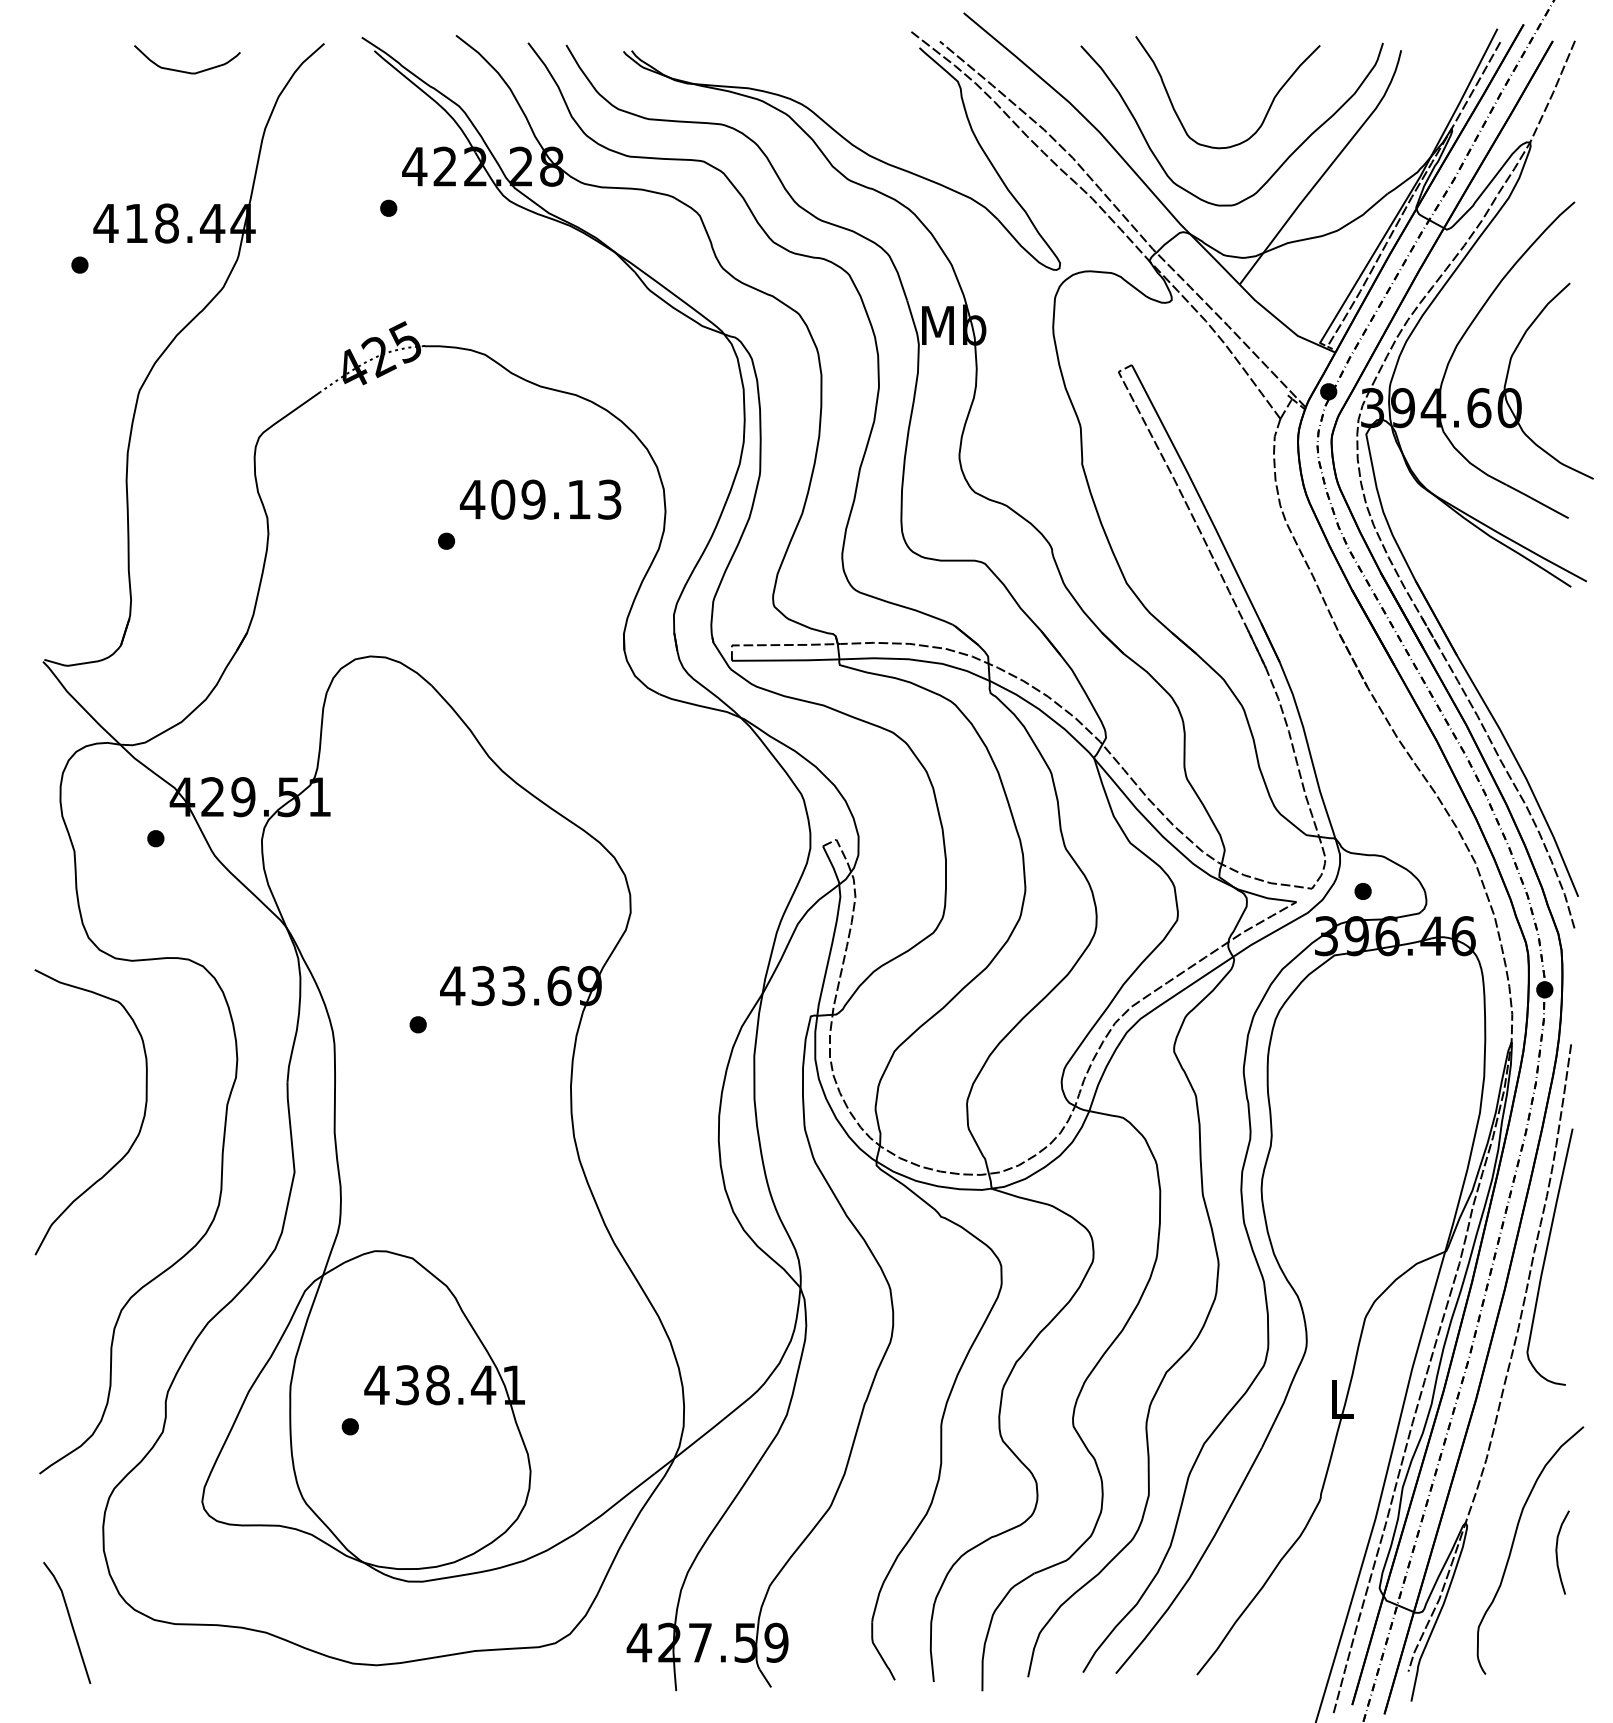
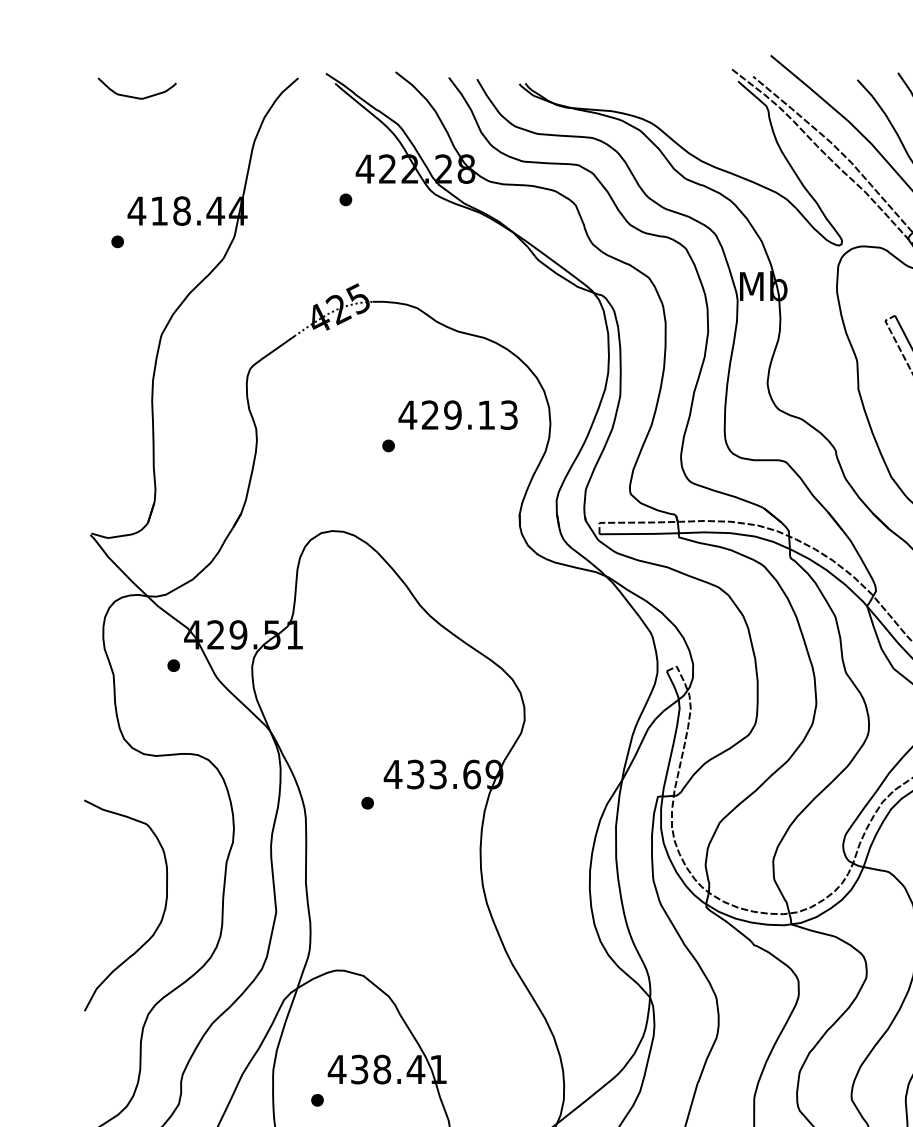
curve: (187, 71) -> (137, 97), moved
text: (503, 499) -> (430, 415), 409.13 -> 429.13
curve: (139, 1128) -> (161, 917), moved

